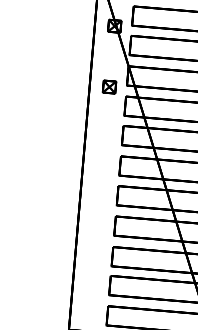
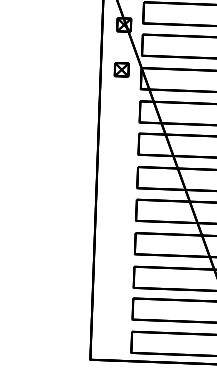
part: (109, 86) -> (121, 69), moved

